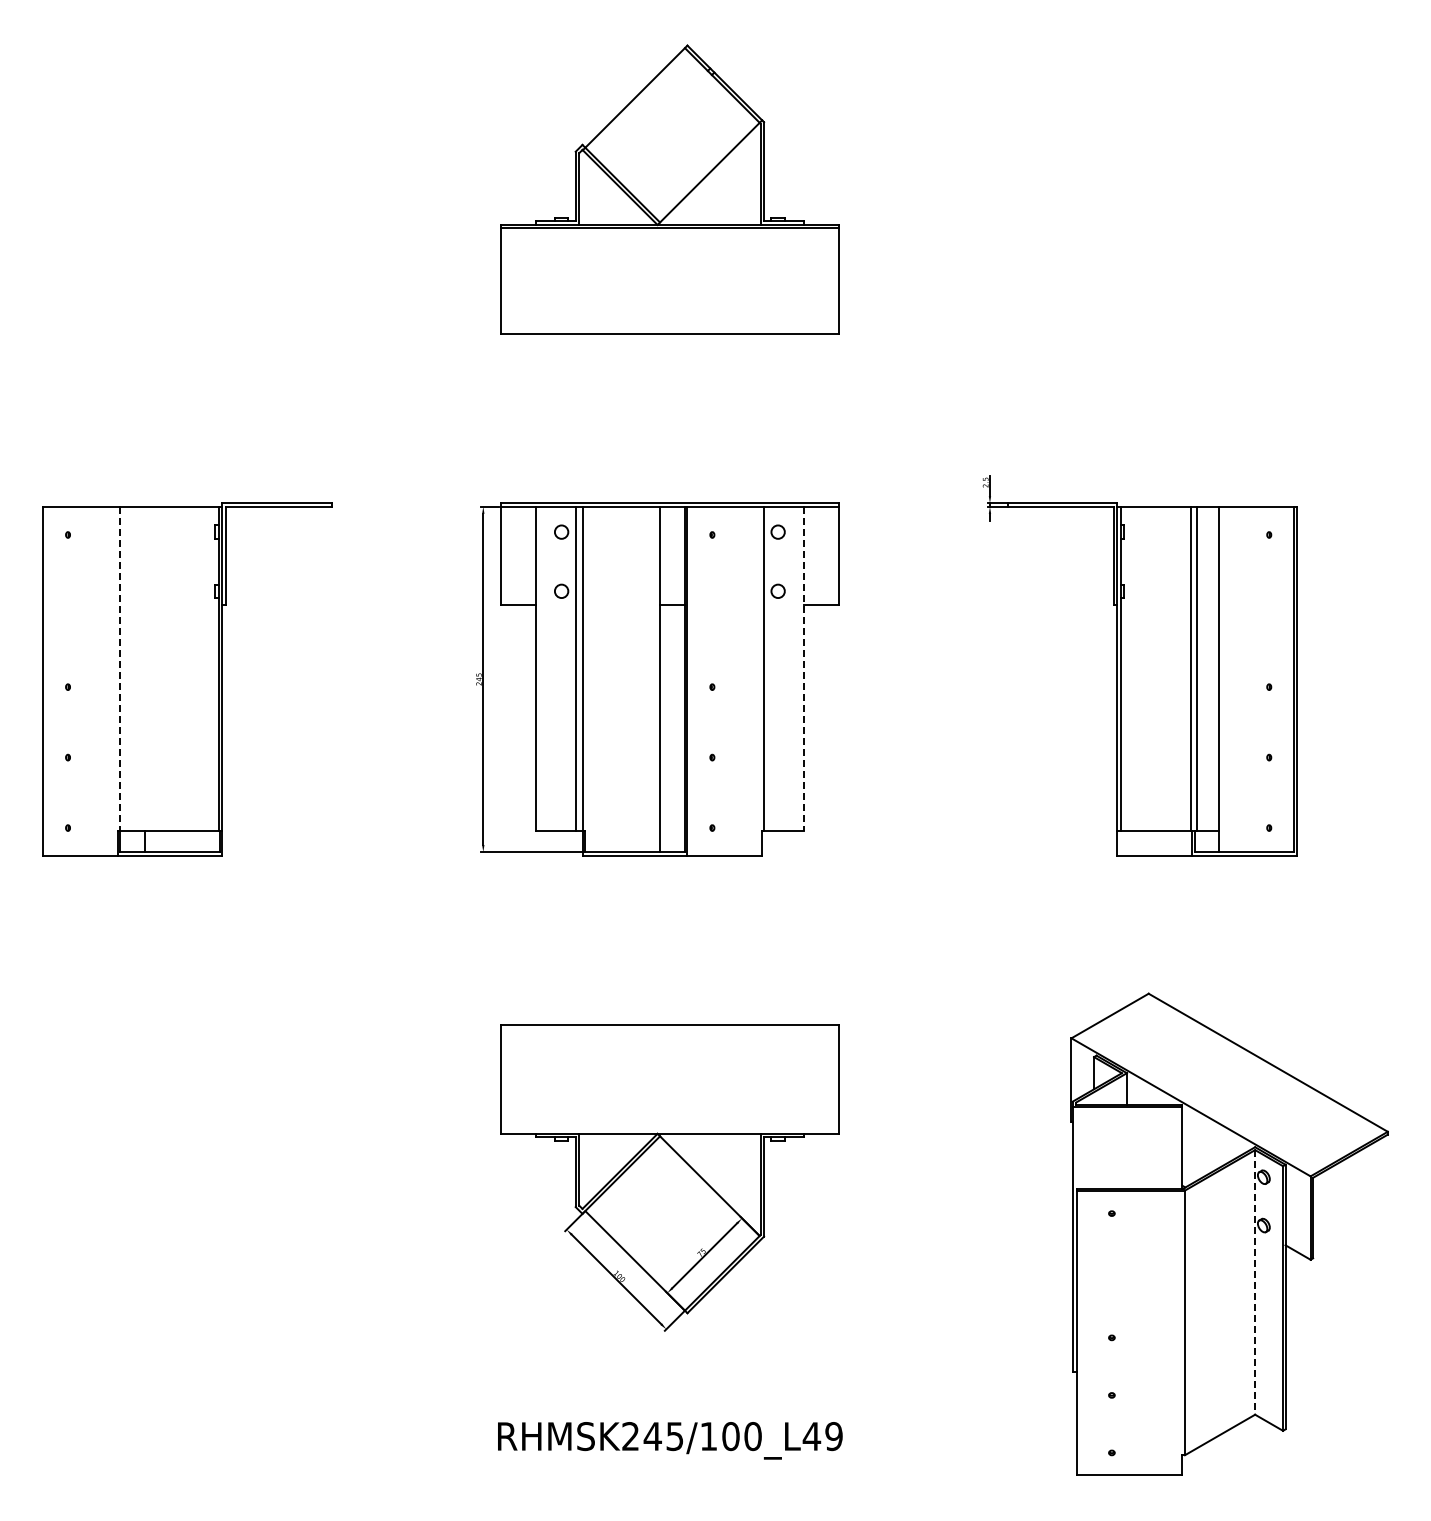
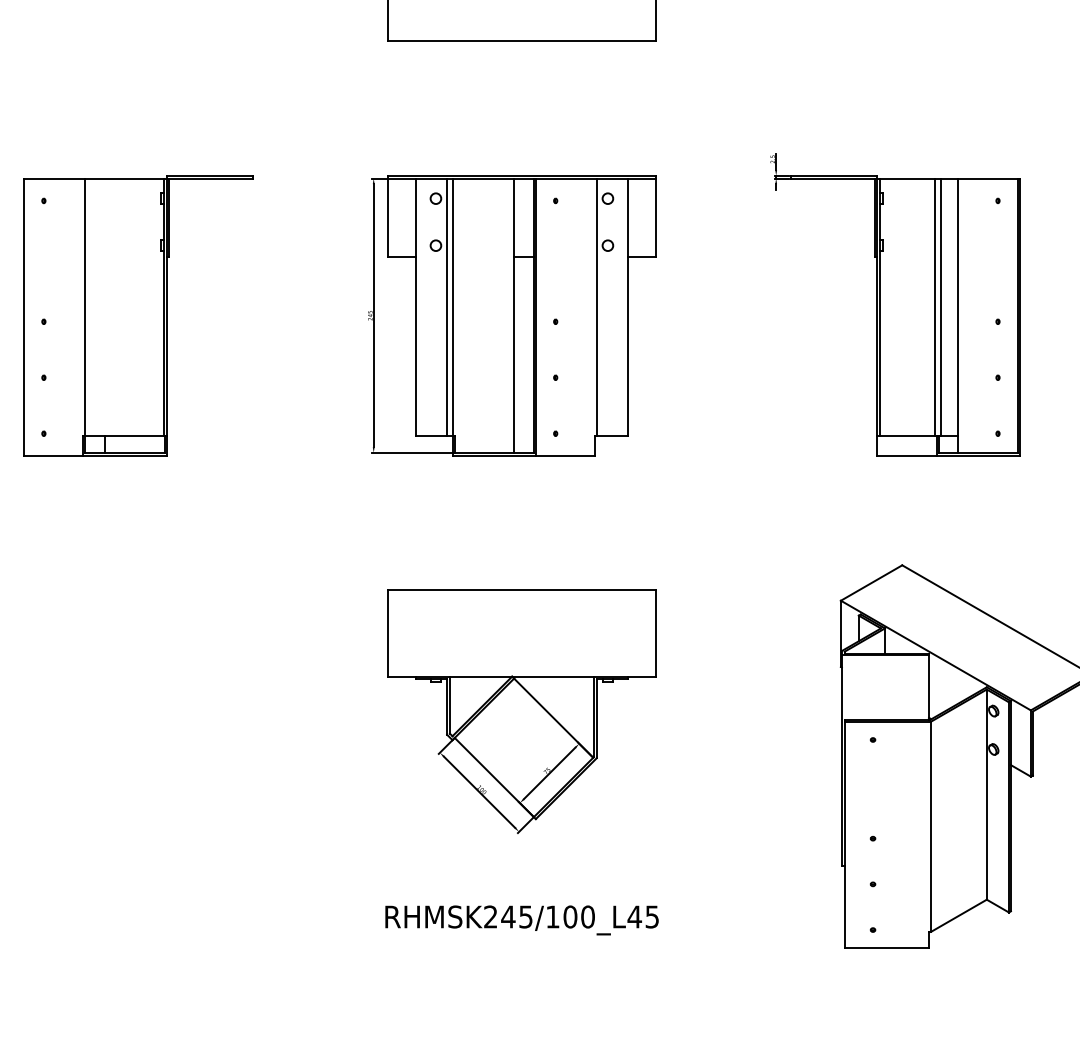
line: (119, 669) -> (84, 307), dashed -> solid
line: (803, 669) -> (628, 307), dashed -> solid
line: (1255, 1282) -> (987, 794), dashed -> solid
text: (833, 1436) -> (651, 917), RHMSK245/100_L49 -> RHMSK245/100_L45

